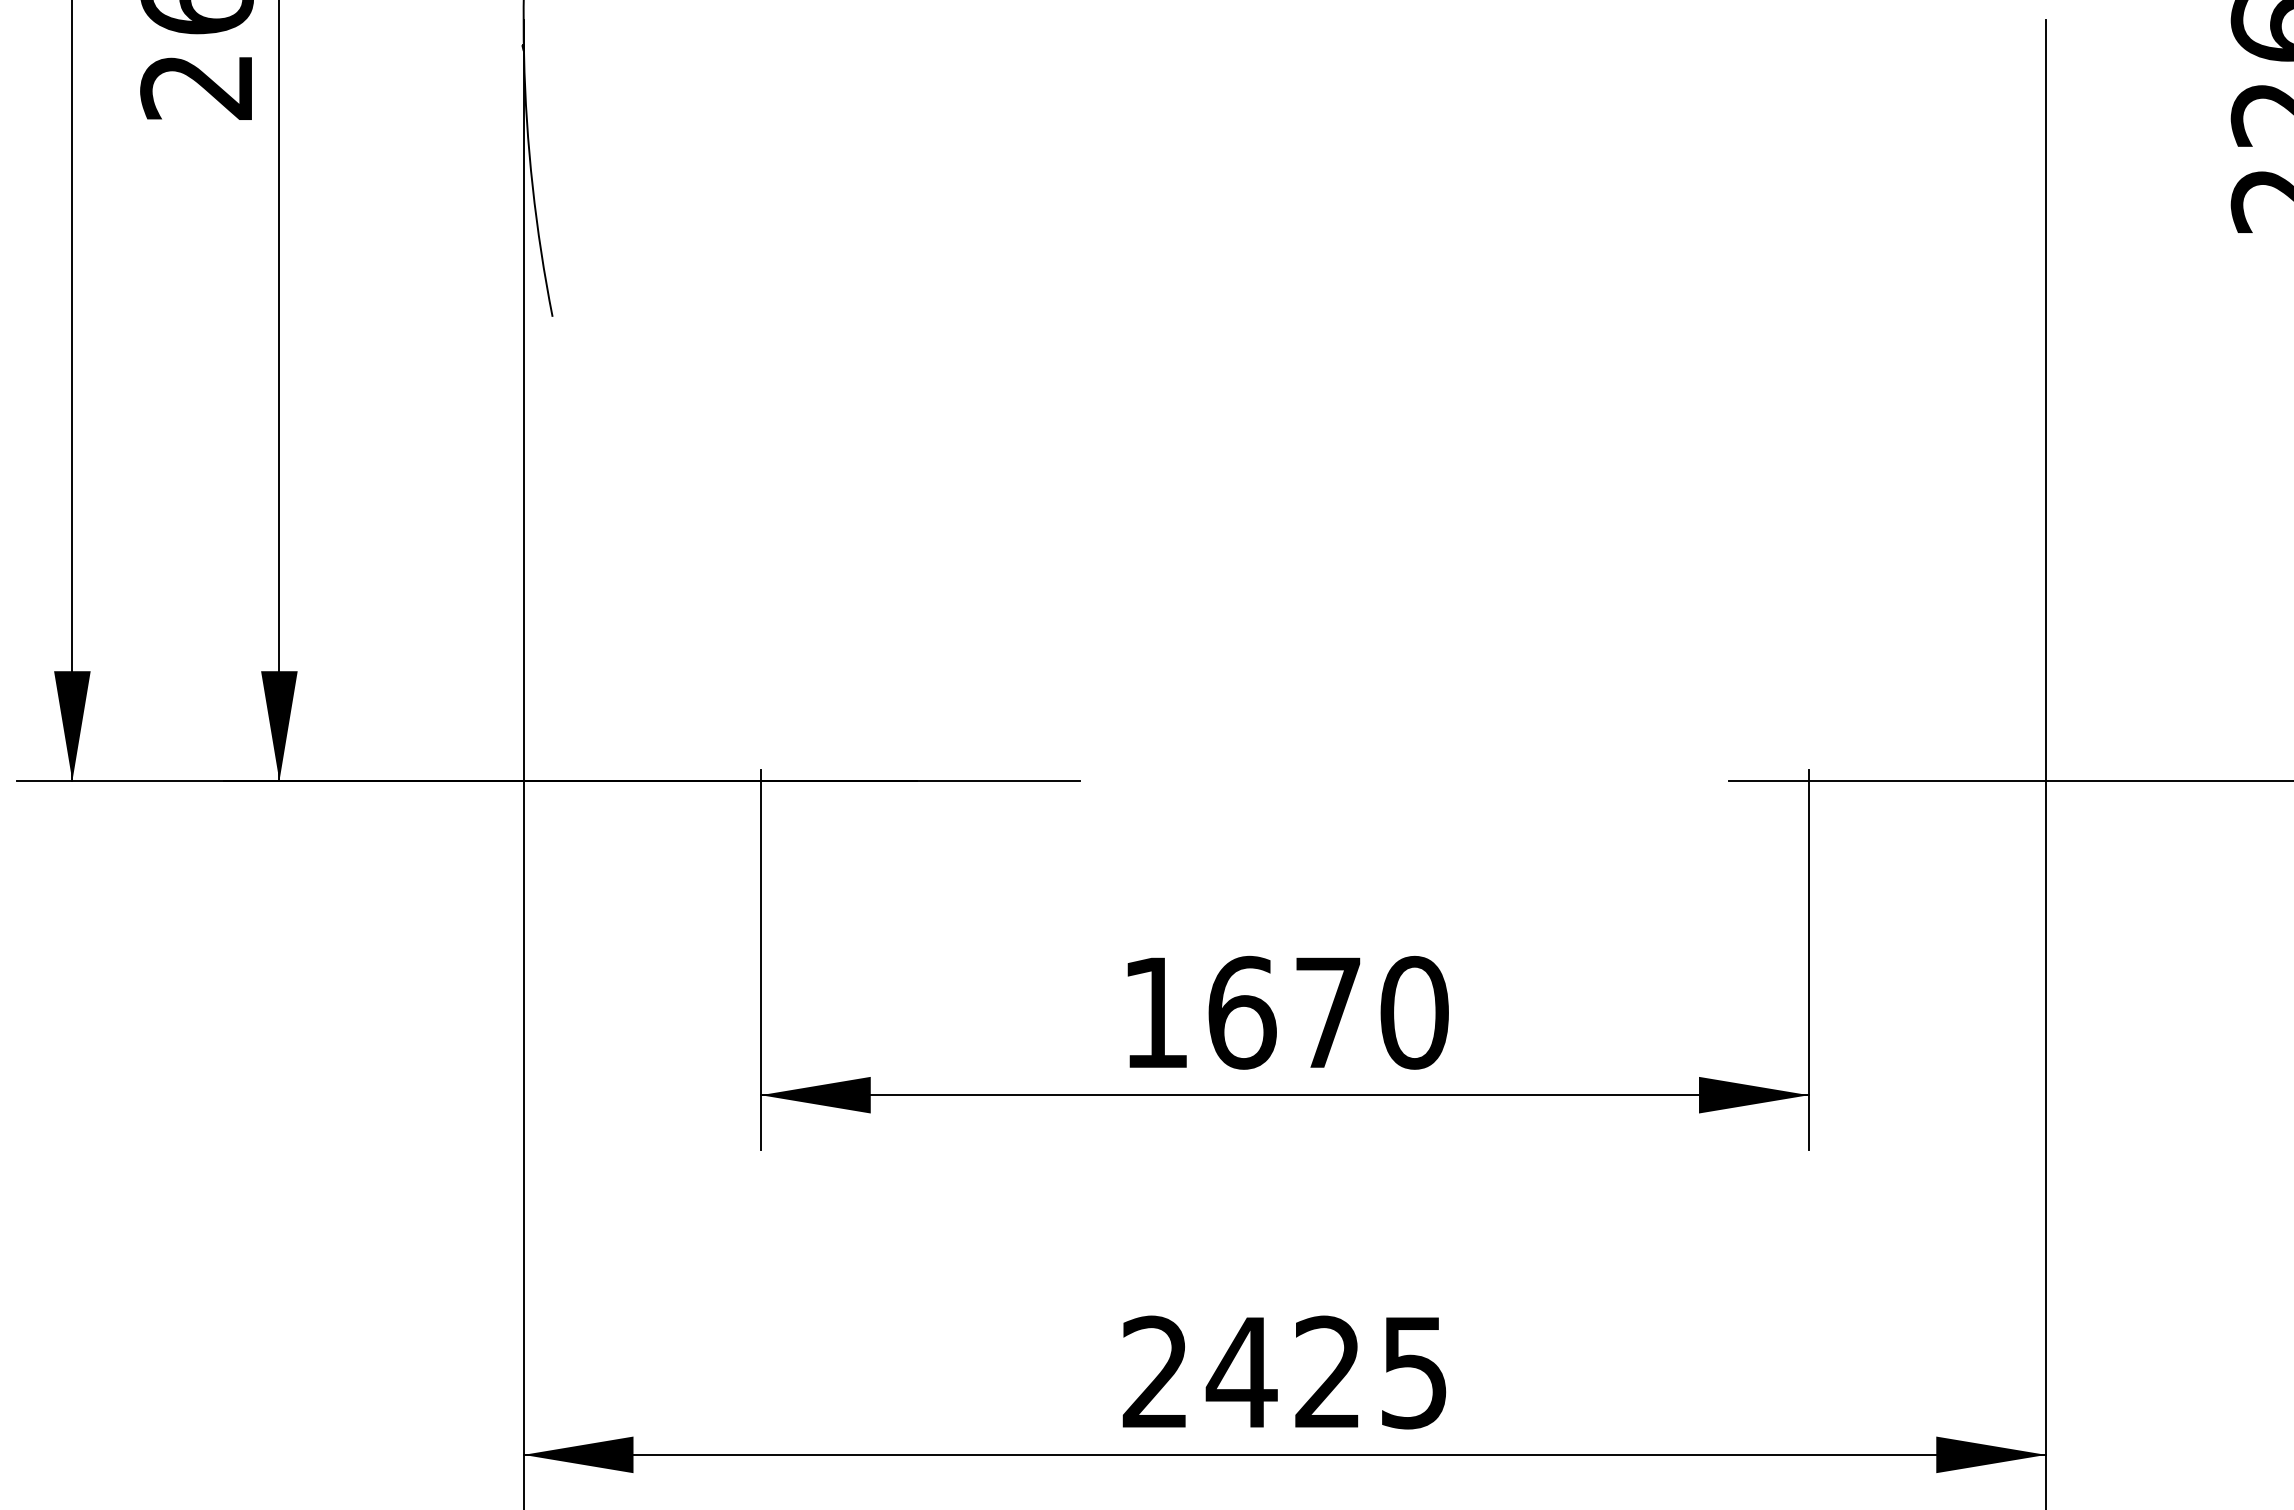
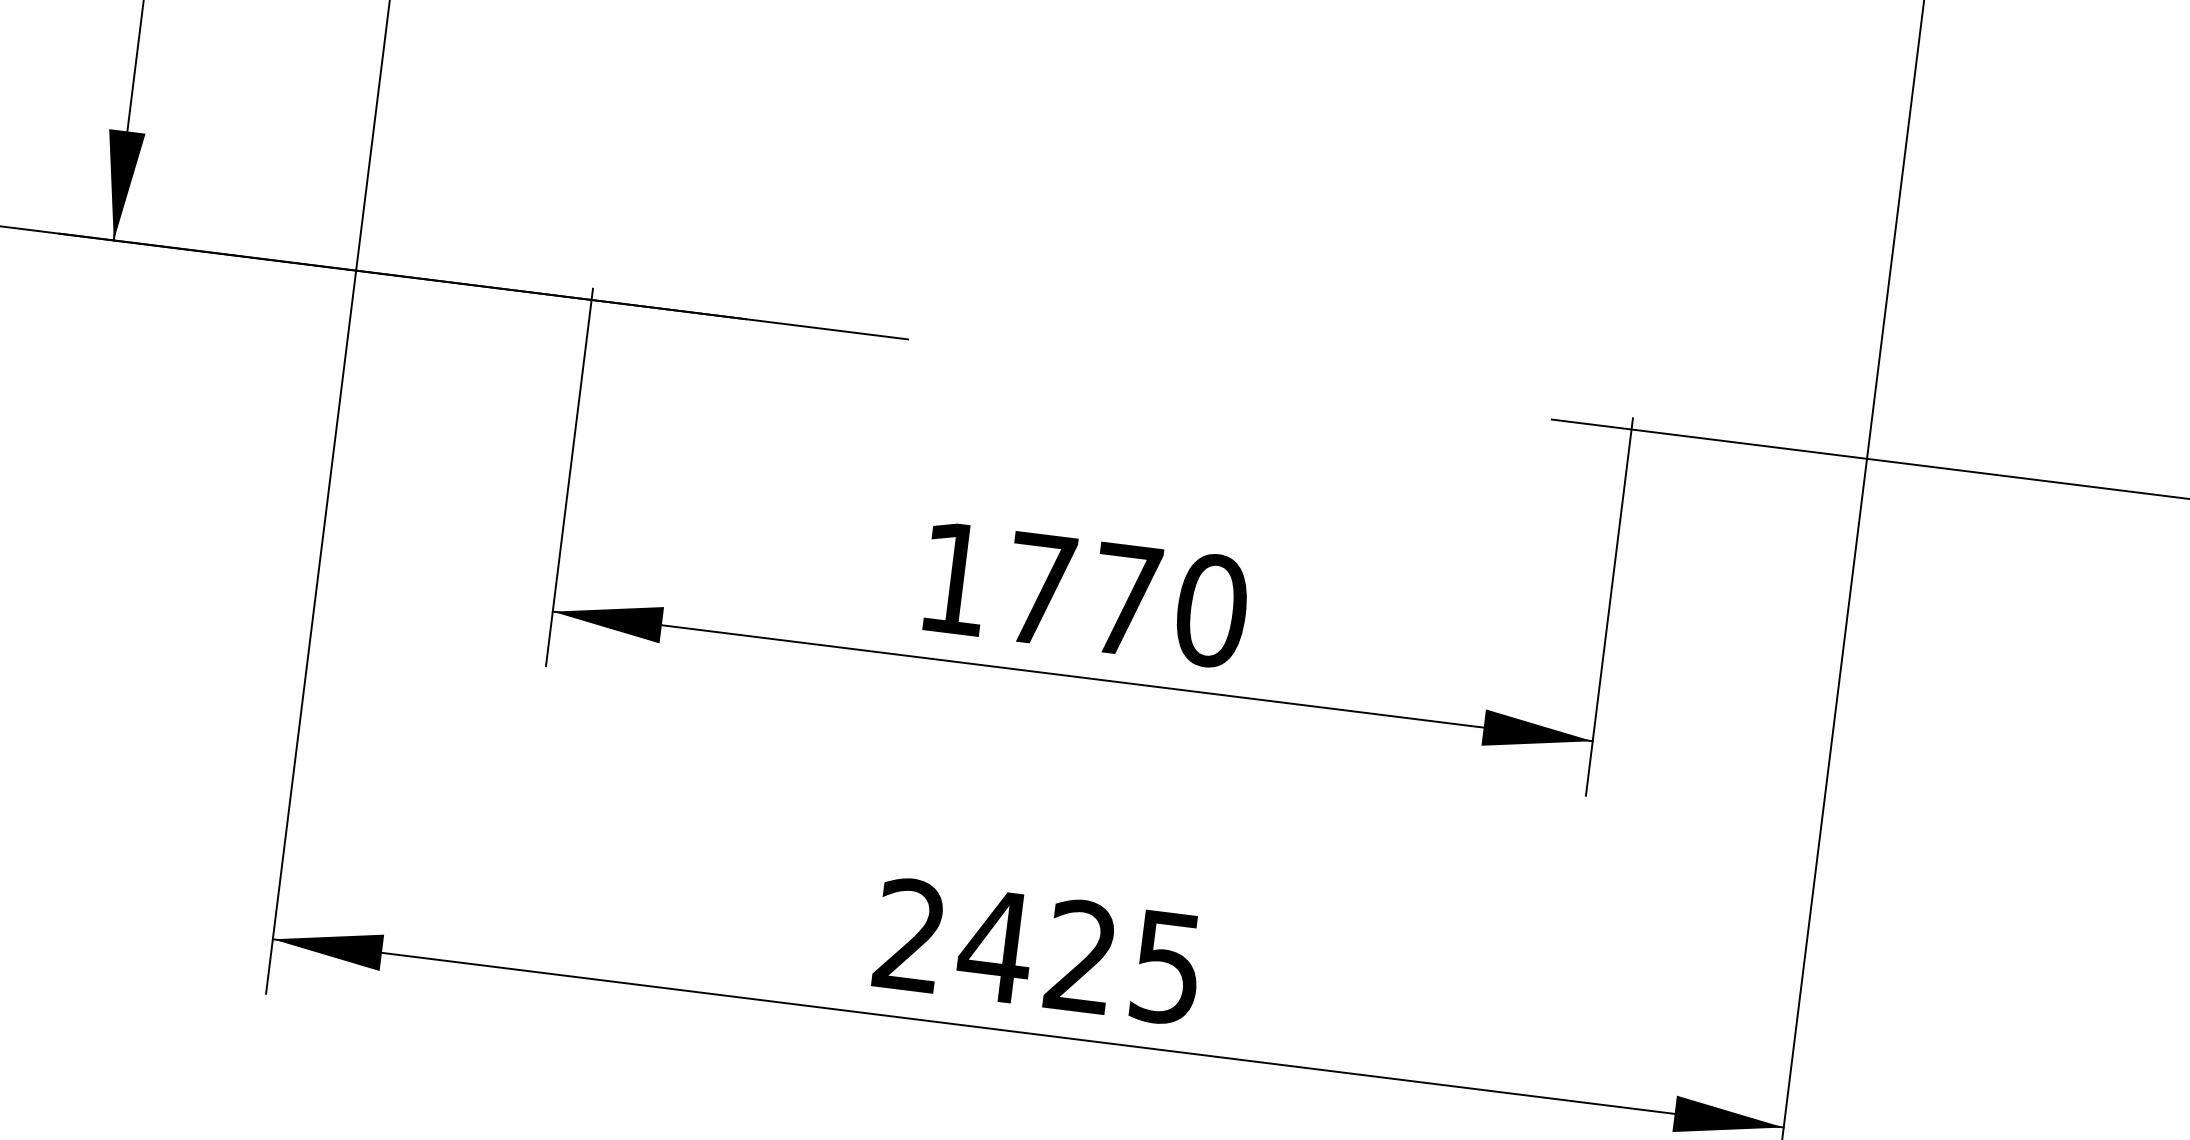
text: (1242, 1012) -> (1040, 589), 1670 -> 1770

